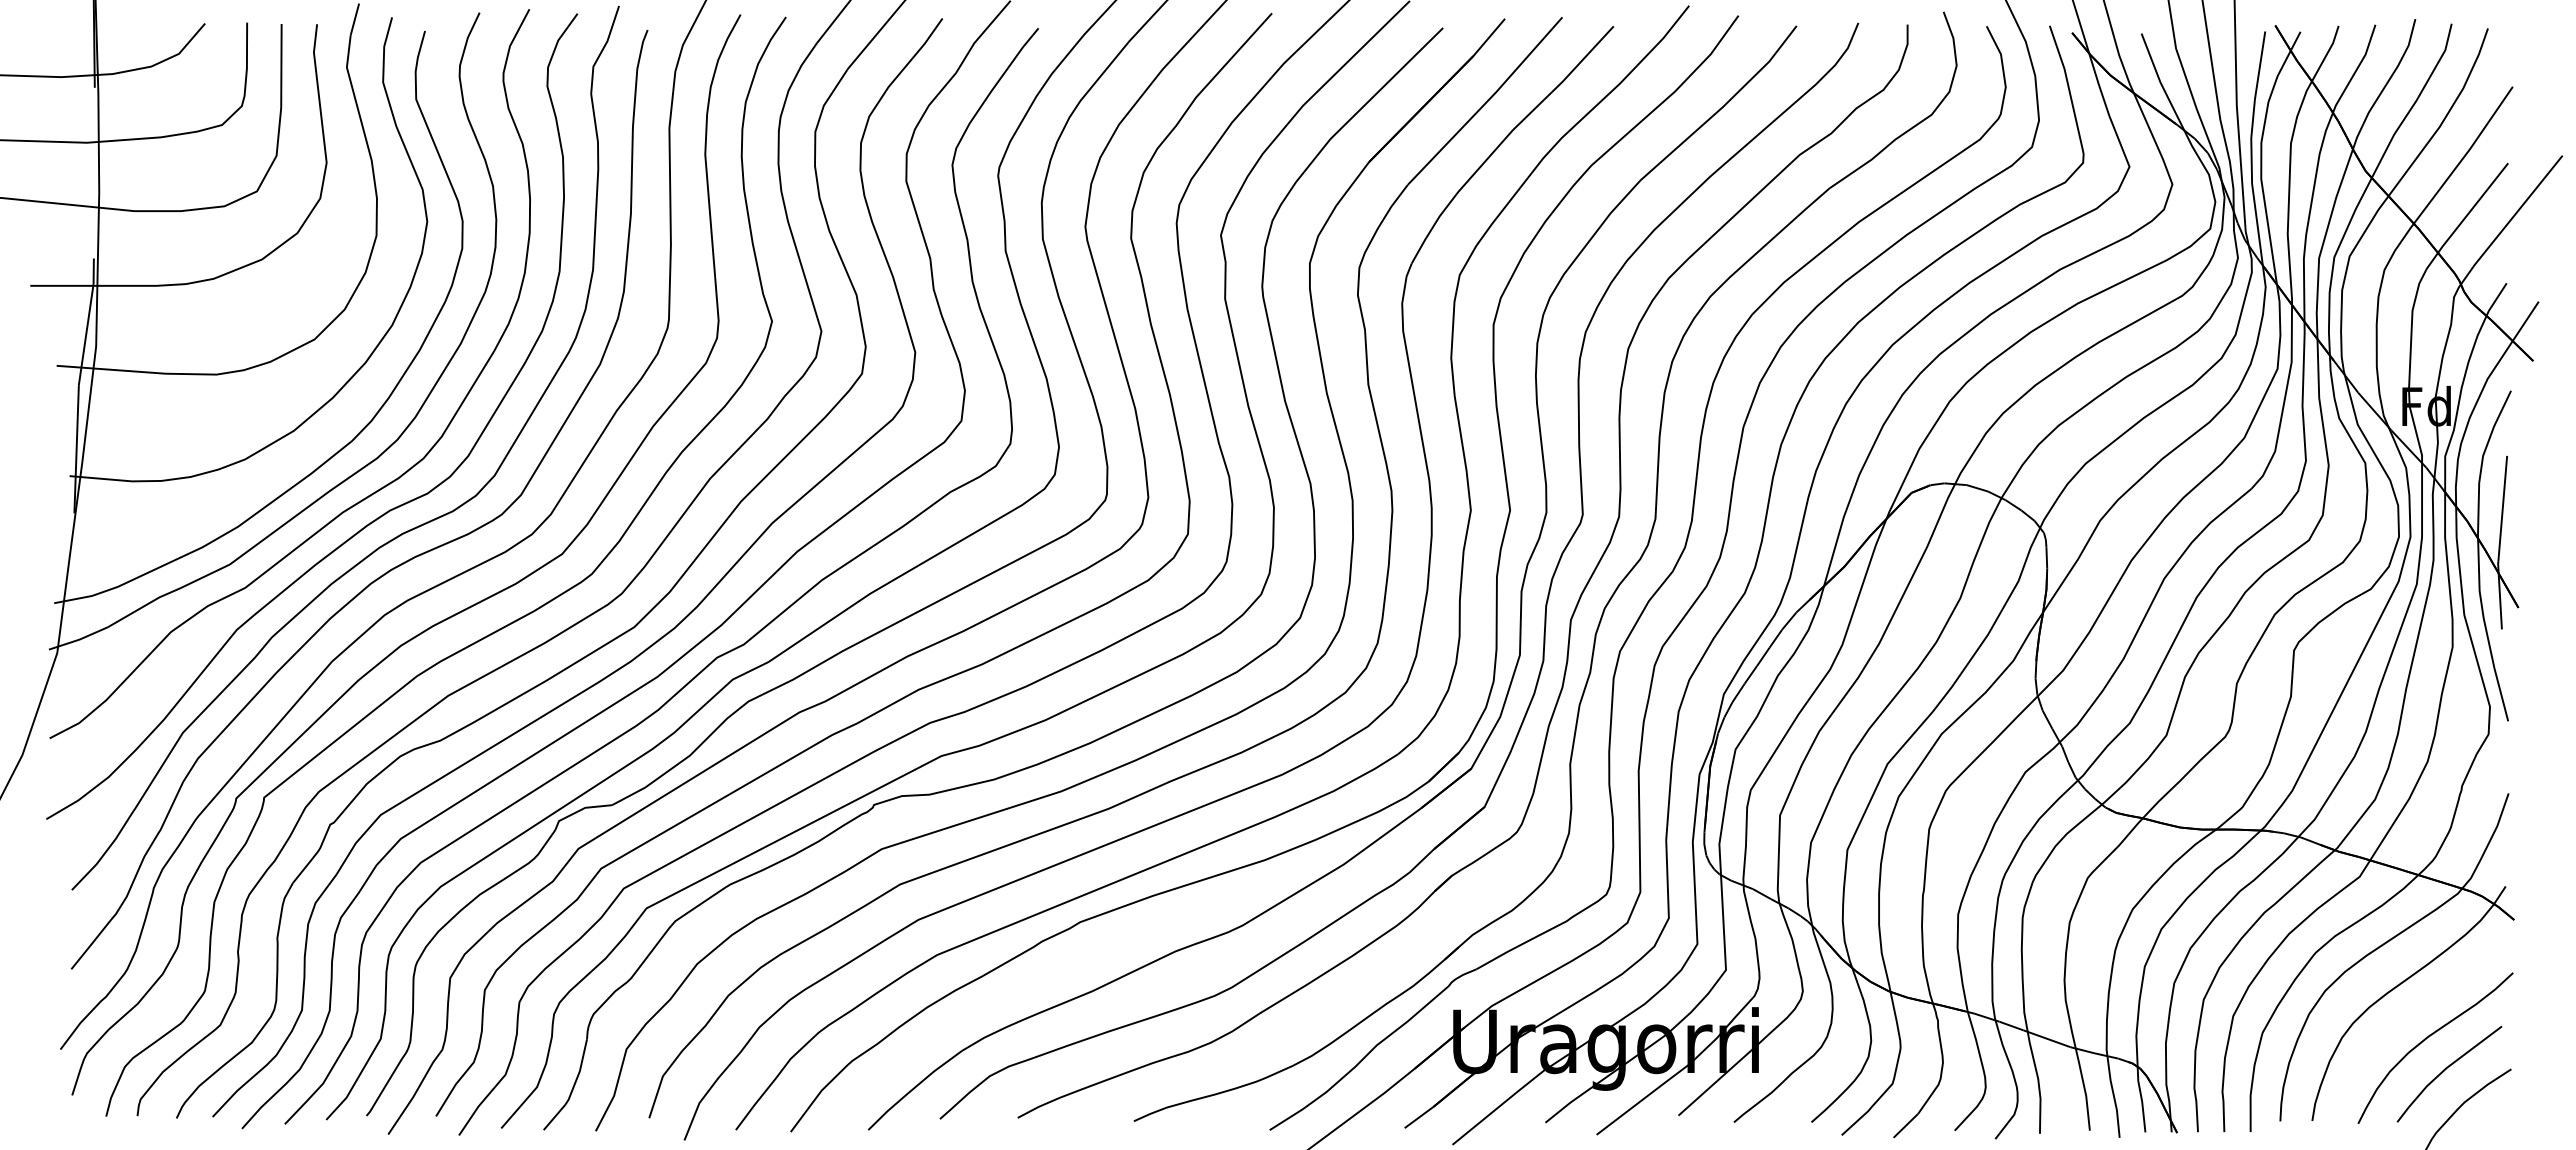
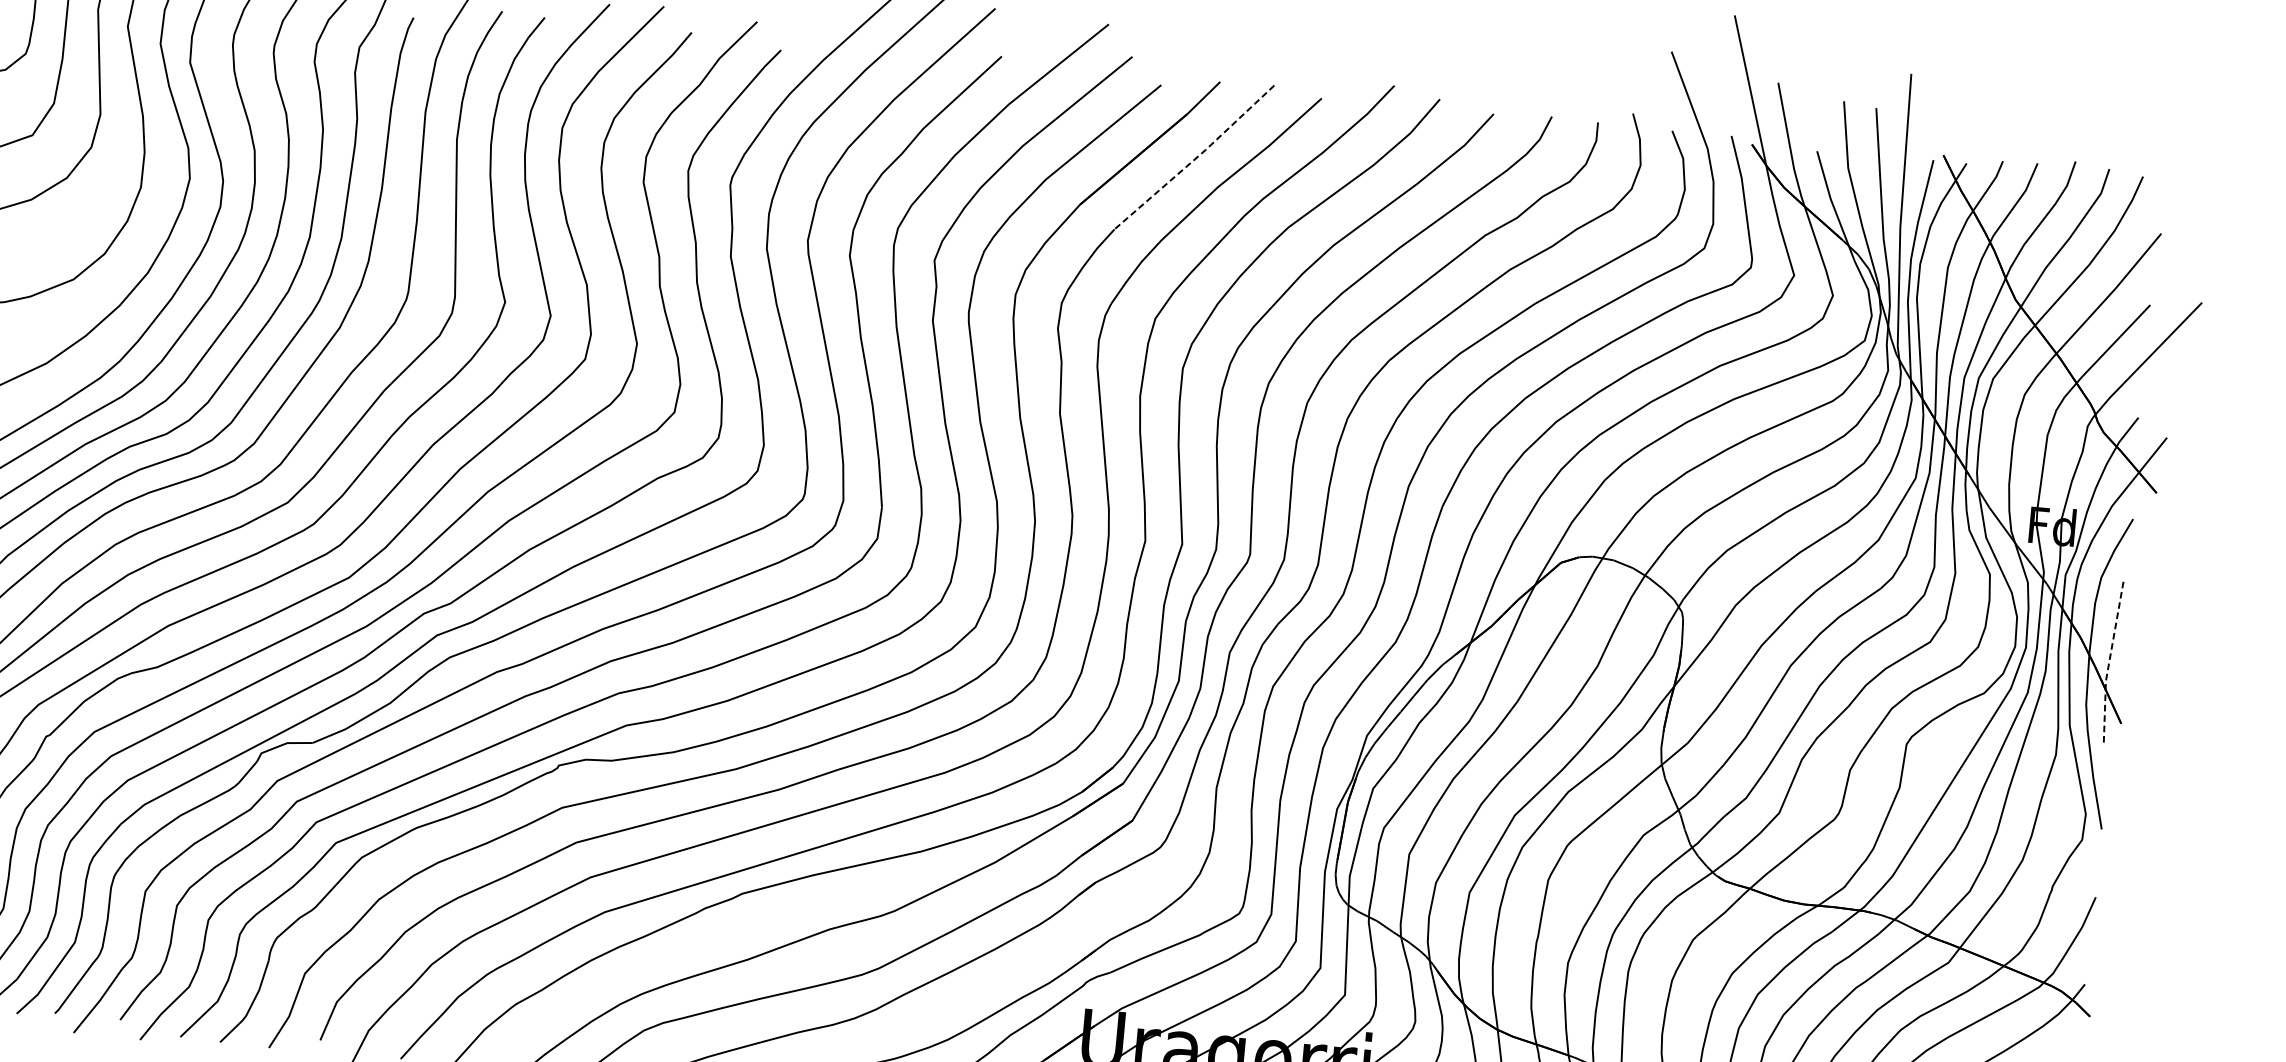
line: (1487, 101) -> (1196, 158), solid -> dashed
line: (2499, 543) -> (2109, 661), solid -> dashed

